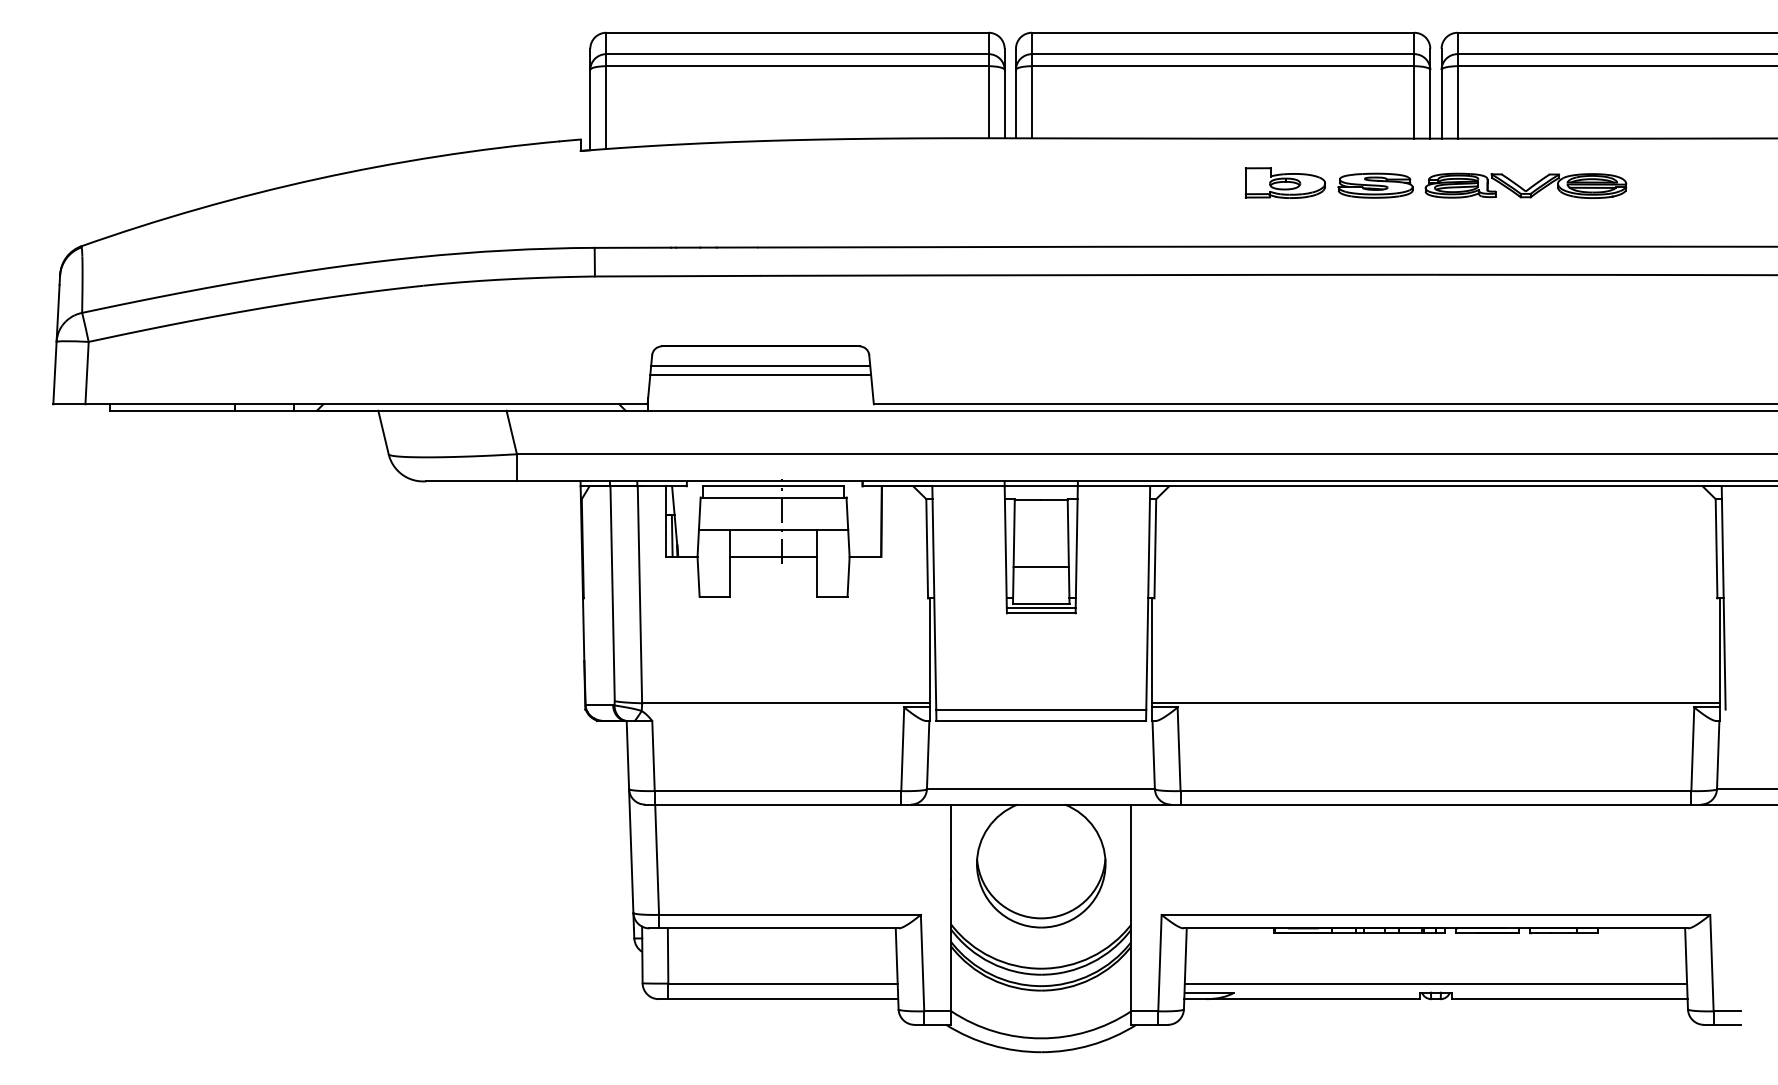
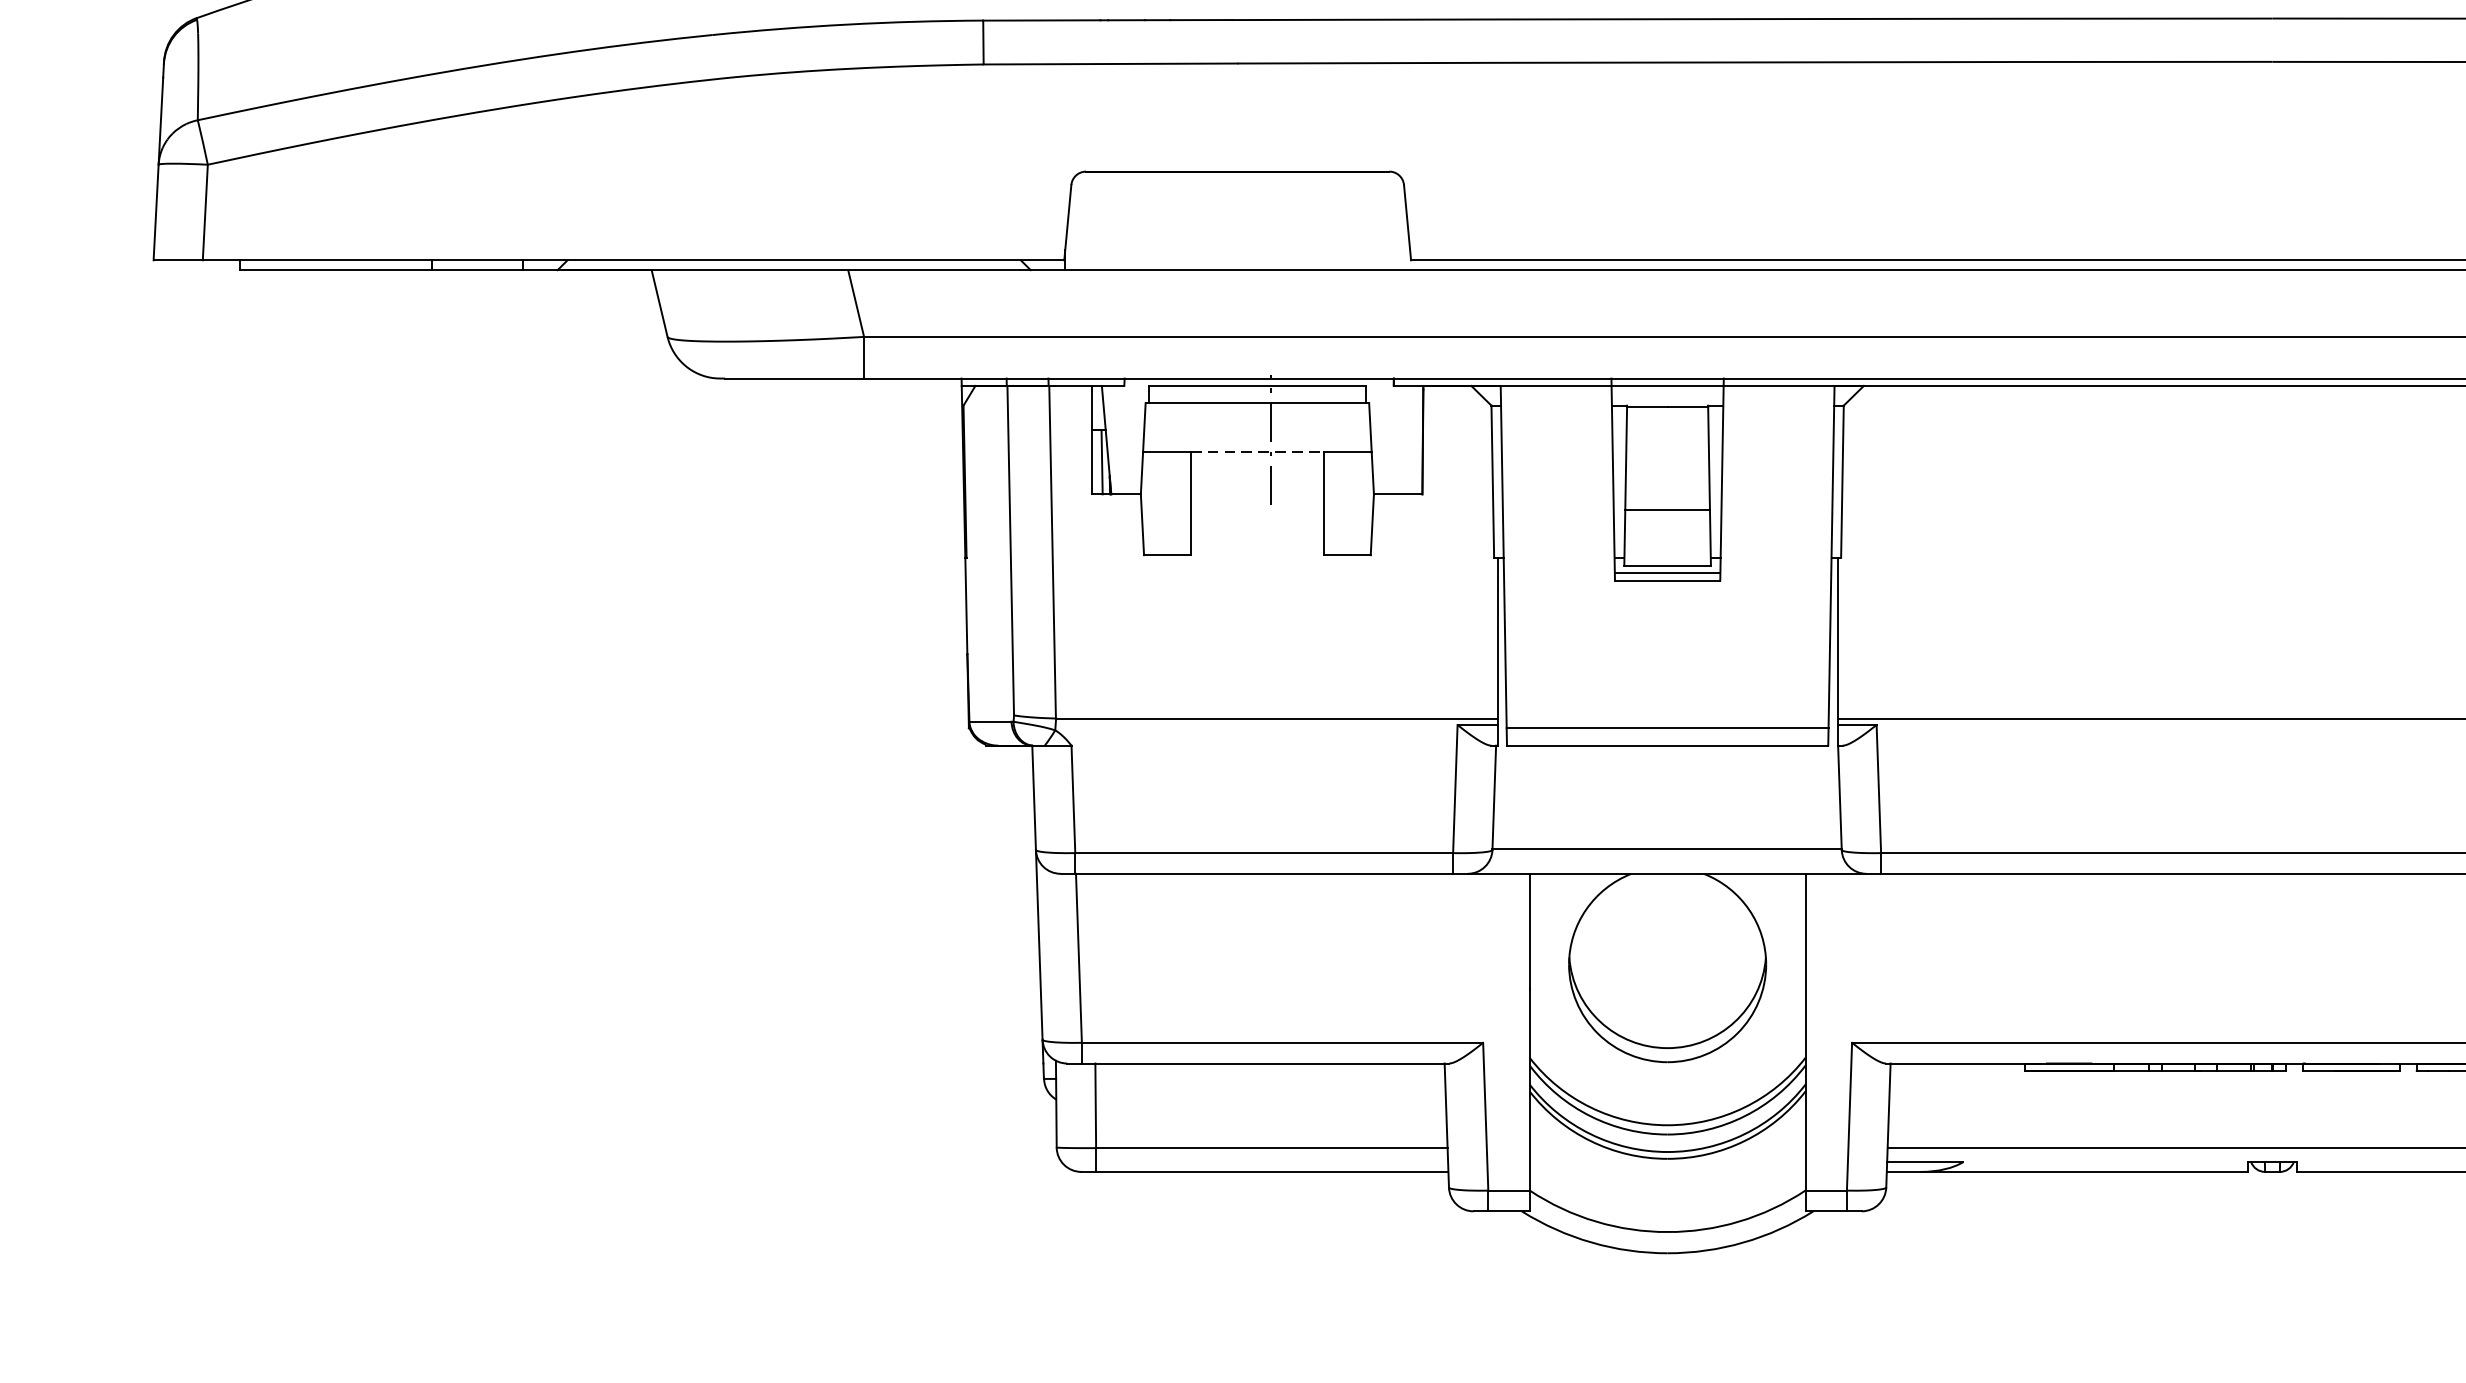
line: (760, 365) -> (1237, 200), removed
line: (760, 375) -> (1237, 216), removed
line: (774, 529) -> (1258, 452), solid -> dashed
line: (773, 557) -> (1257, 495), removed

